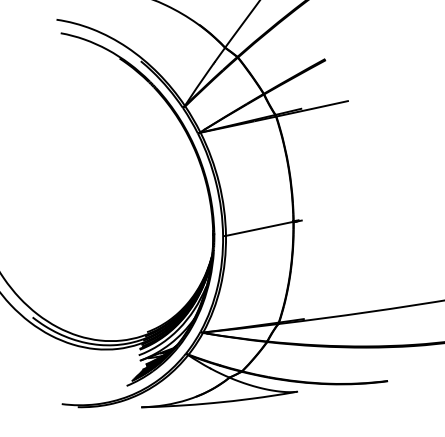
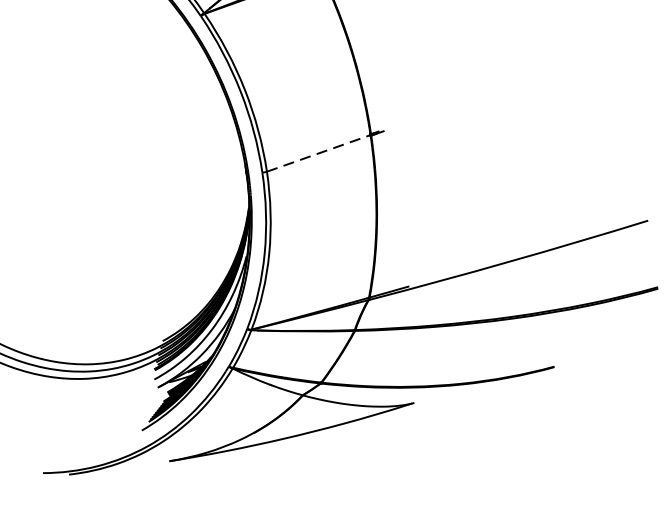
line: (260, 228) -> (319, 152), solid -> dashed

